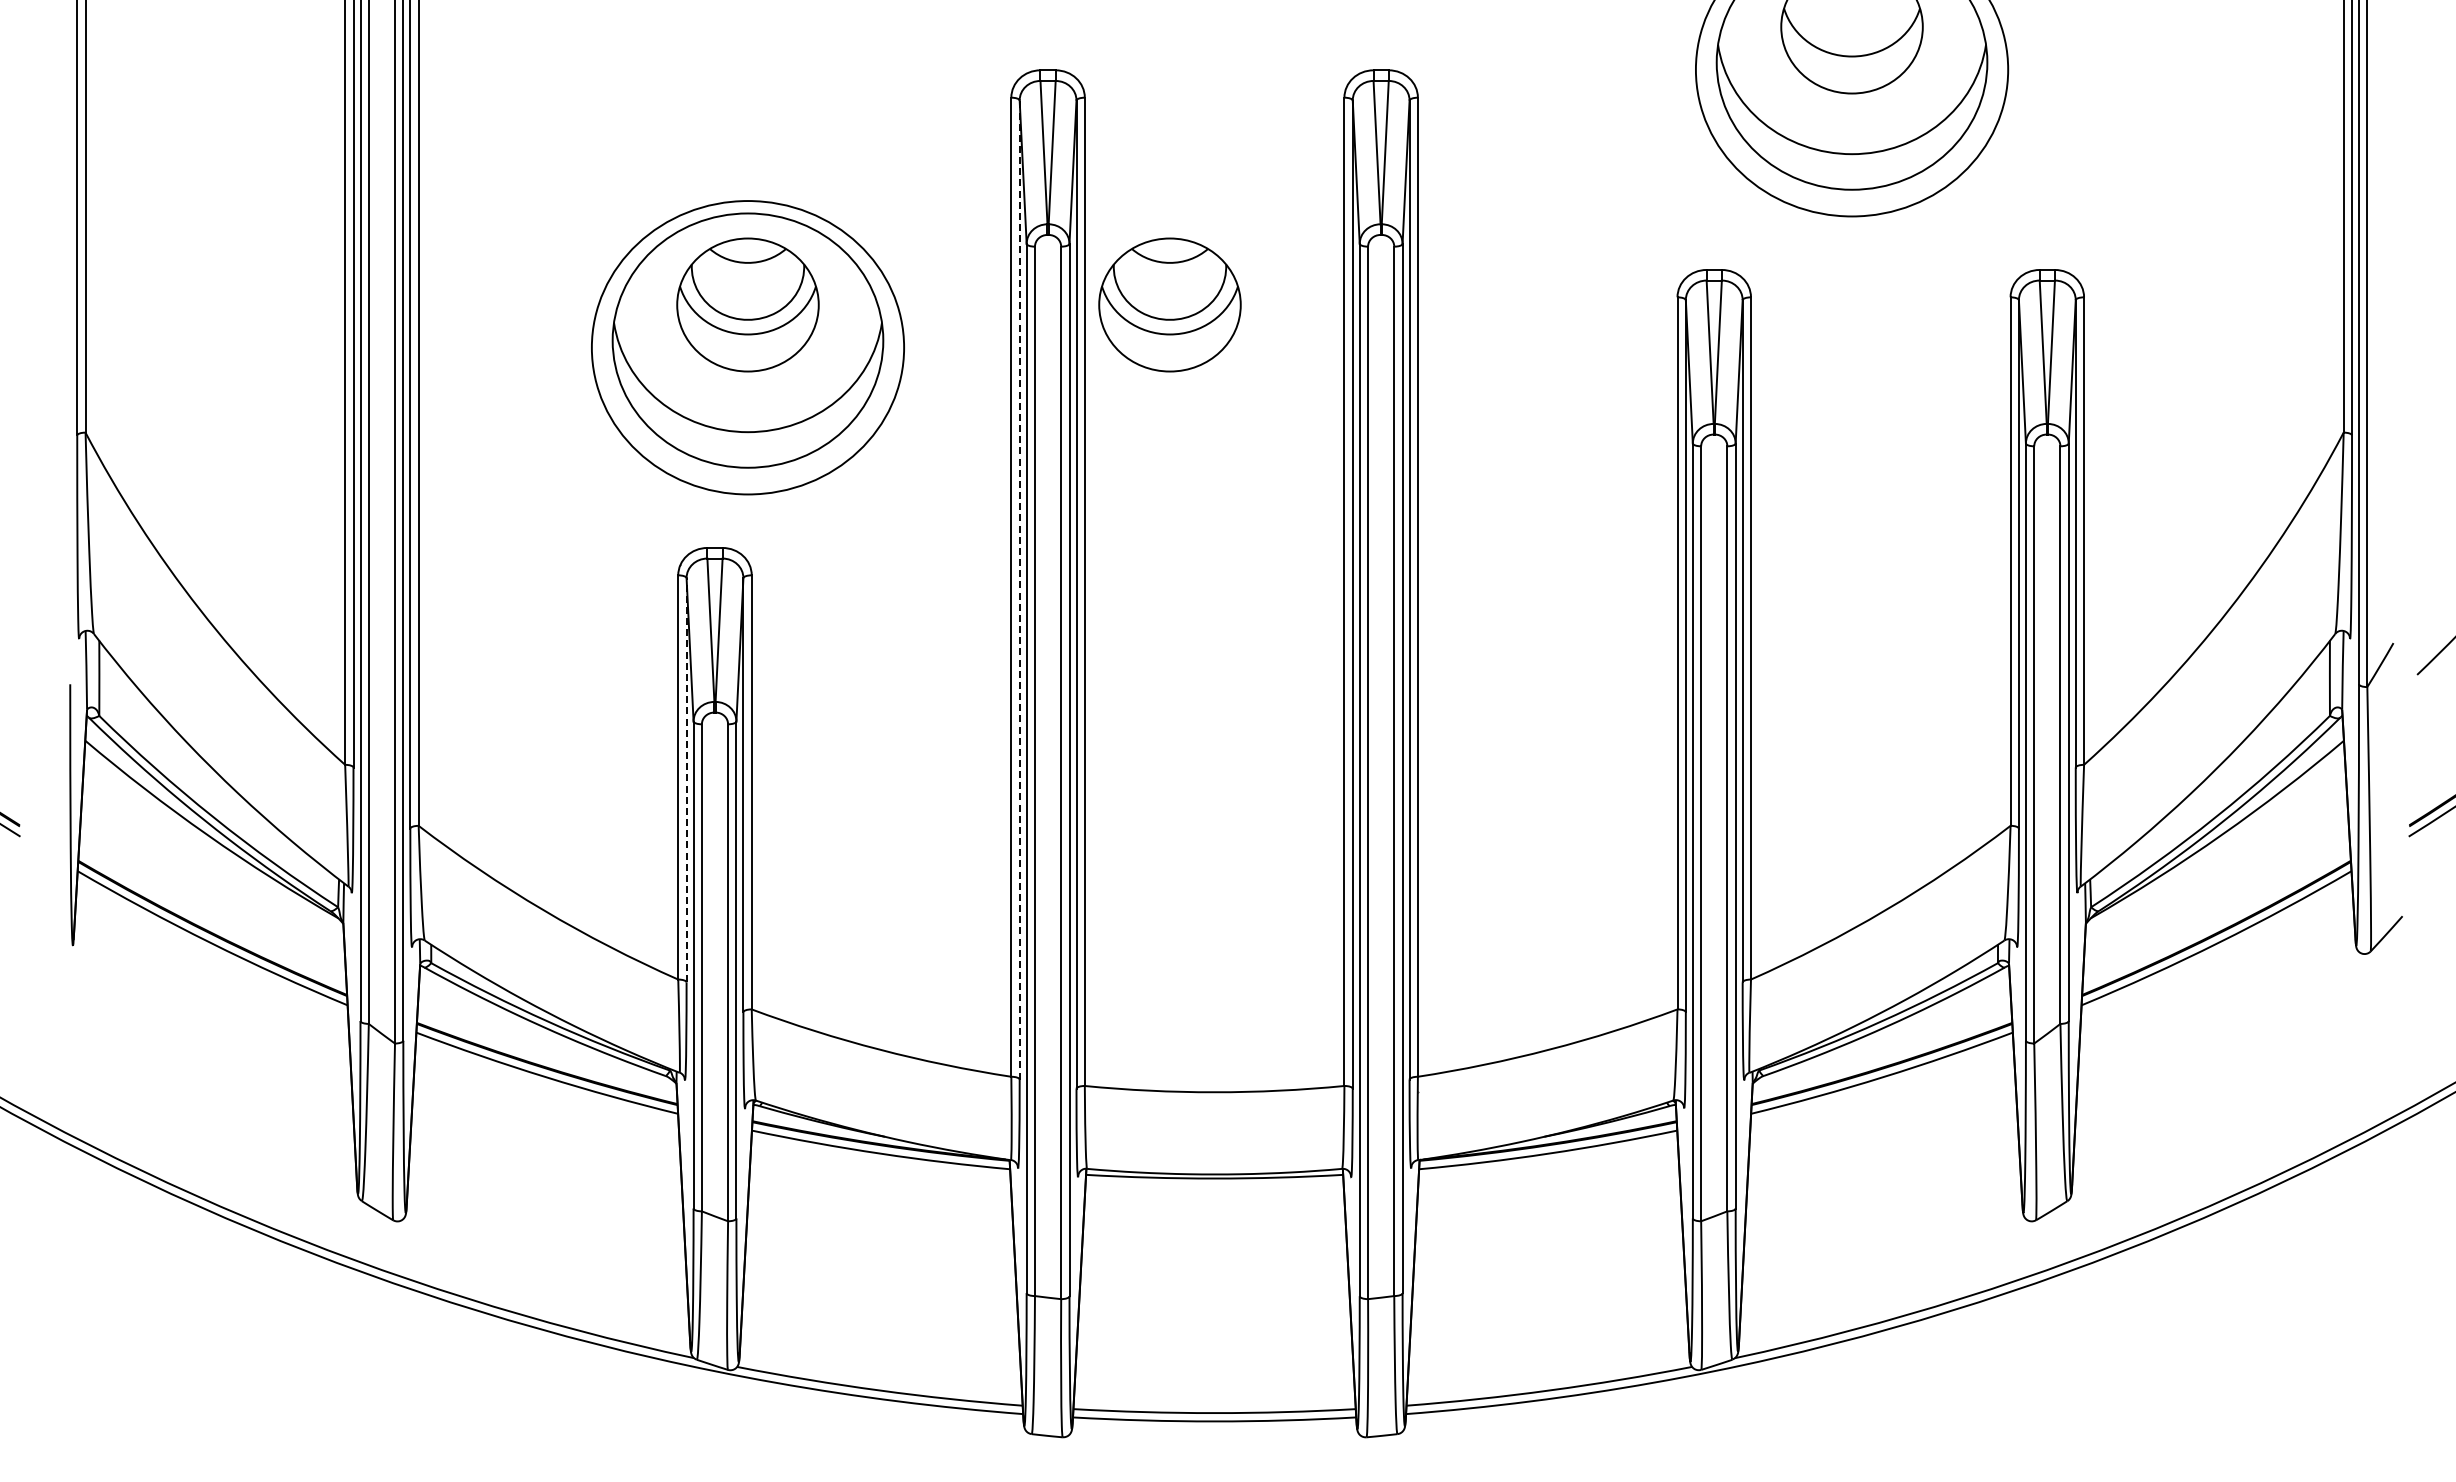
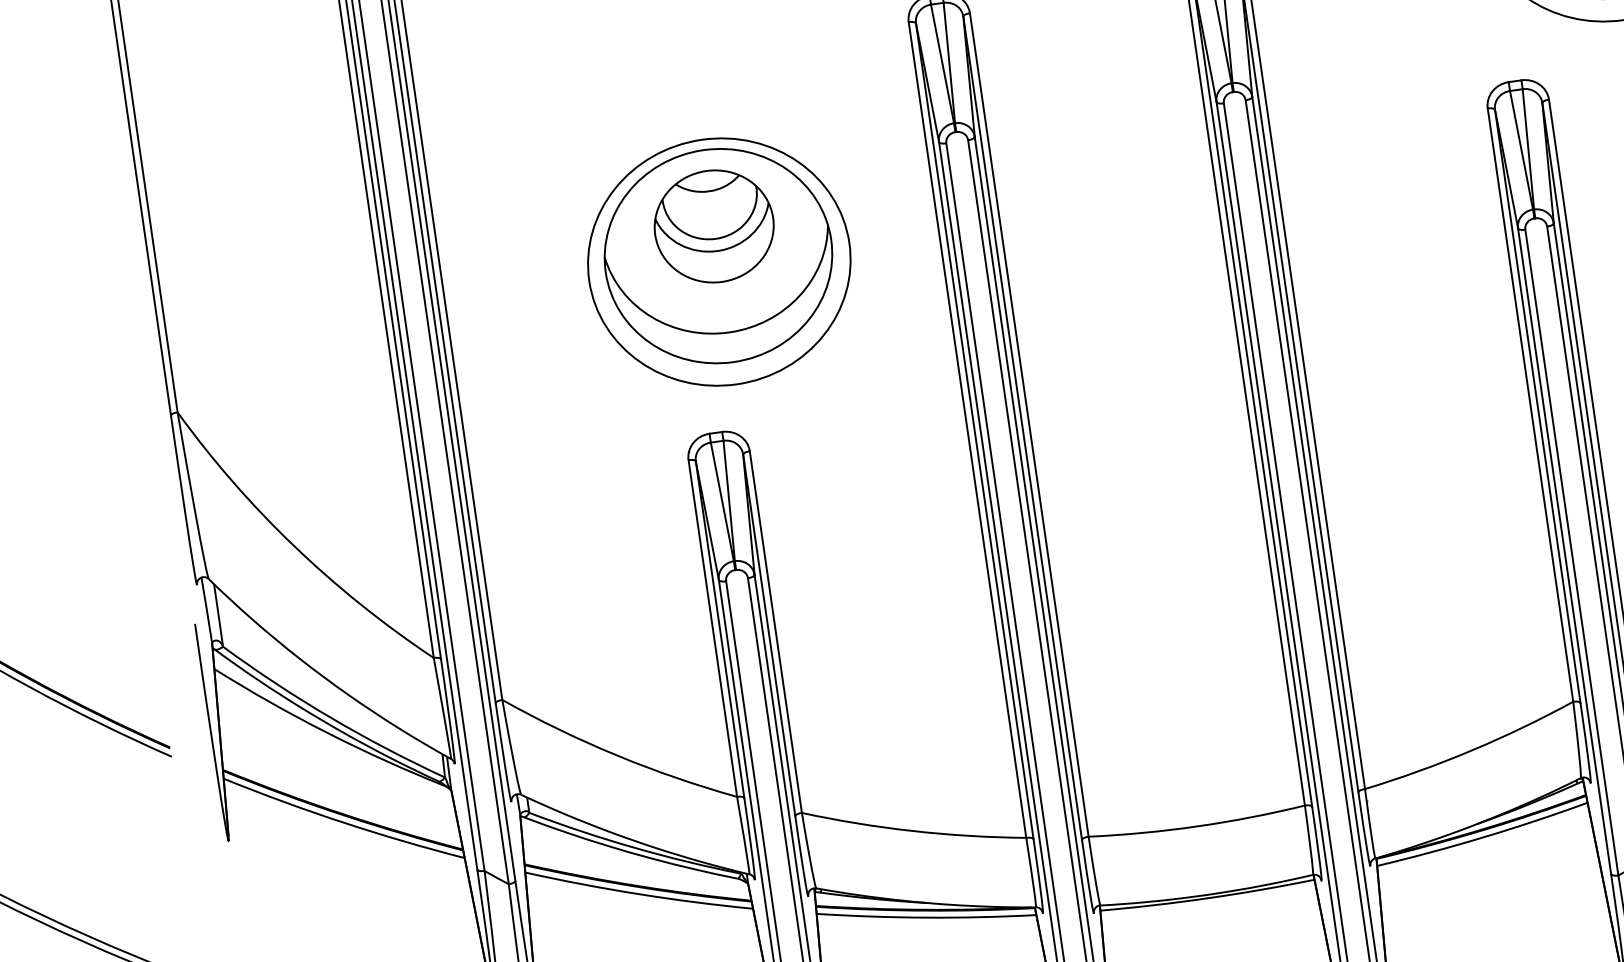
part: (1169, 304) -> (1065, 175), removed
line: (1019, 590) -> (974, 431), dashed -> solid
line: (686, 779) -> (719, 629), dashed -> solid

